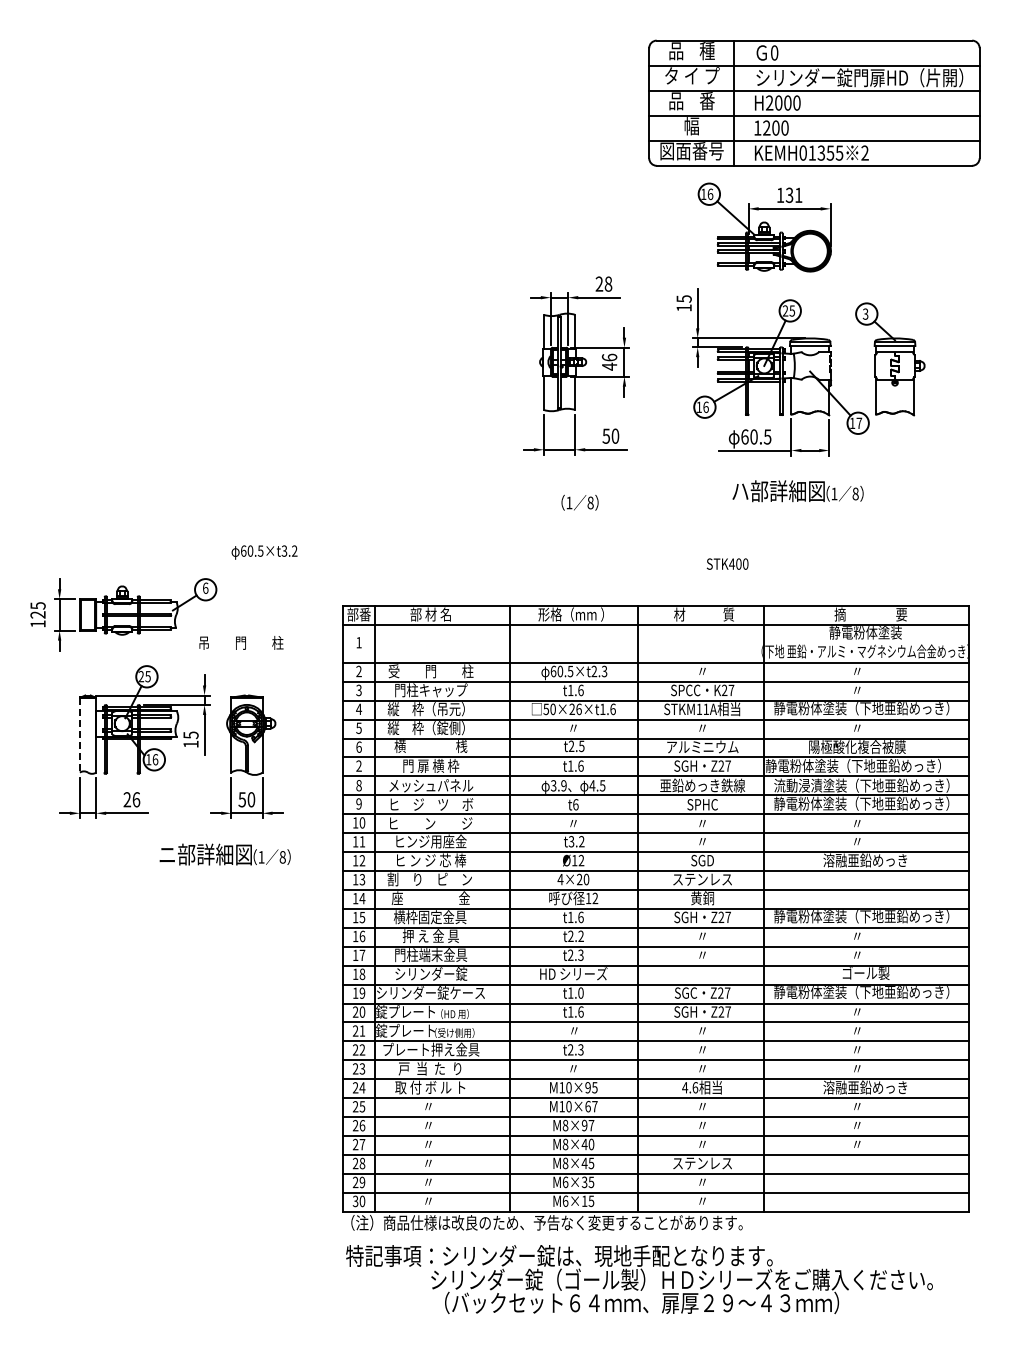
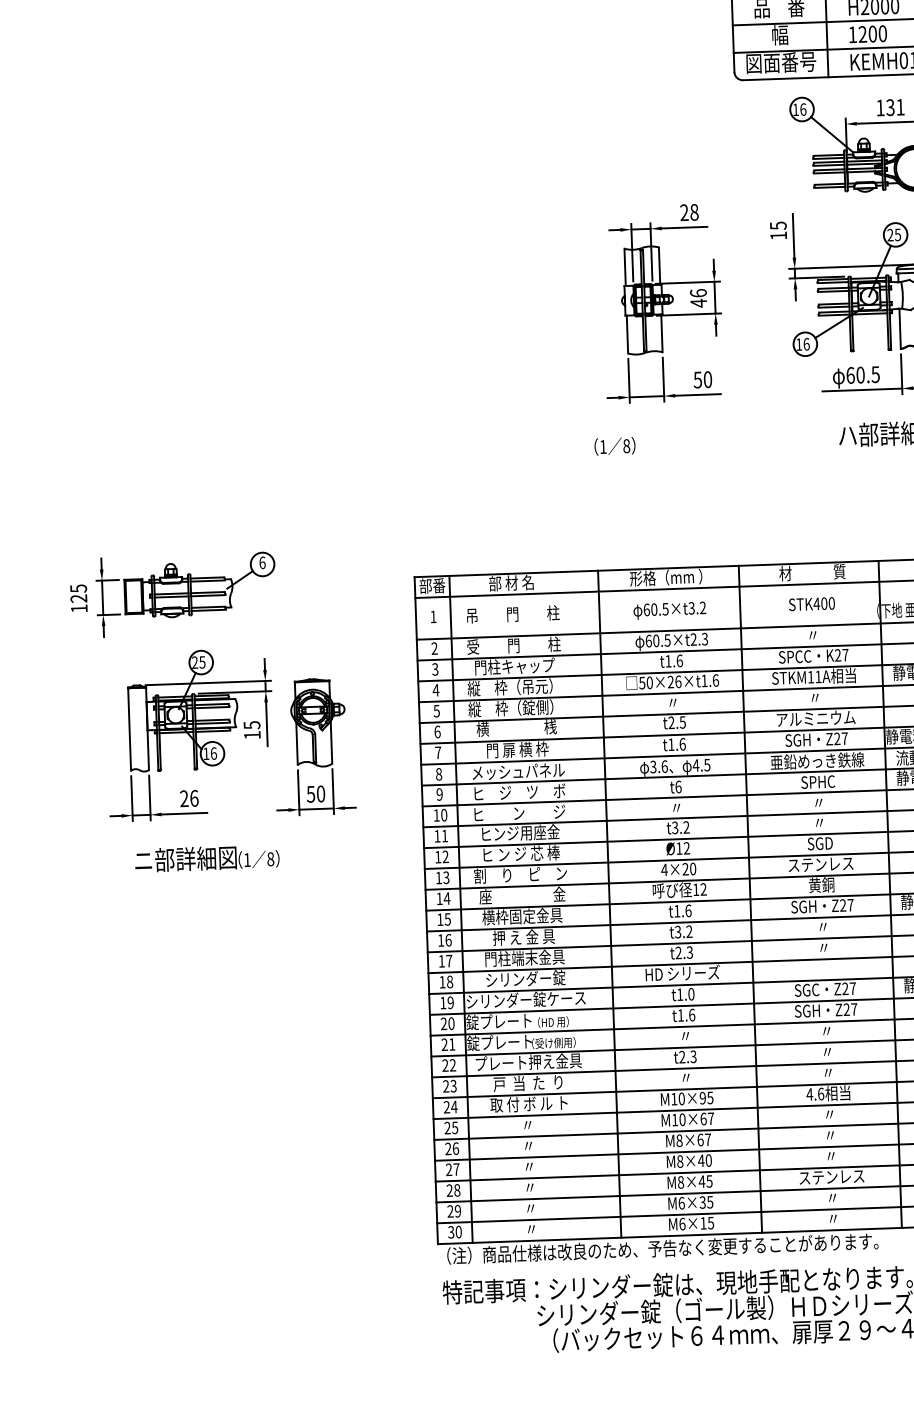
text: (579, 502) -> (614, 446), moved
text: (264, 552) -> (669, 610), moved
text: (727, 563) -> (811, 603), moved
text: (241, 642) -> (513, 613), moved
line: (79, 735) -> (129, 729), dashed -> solid
text: (358, 765) -> (437, 752), 2 -> 7
text: (563, 785) -> (664, 766), 3.9 -> 3.6
text: (224, 854) -> (206, 858), moved
text: (570, 936) -> (677, 932), t2.2 -> t3.2
text: (584, 1125) -> (700, 1139), M8×97 -> M8×67

